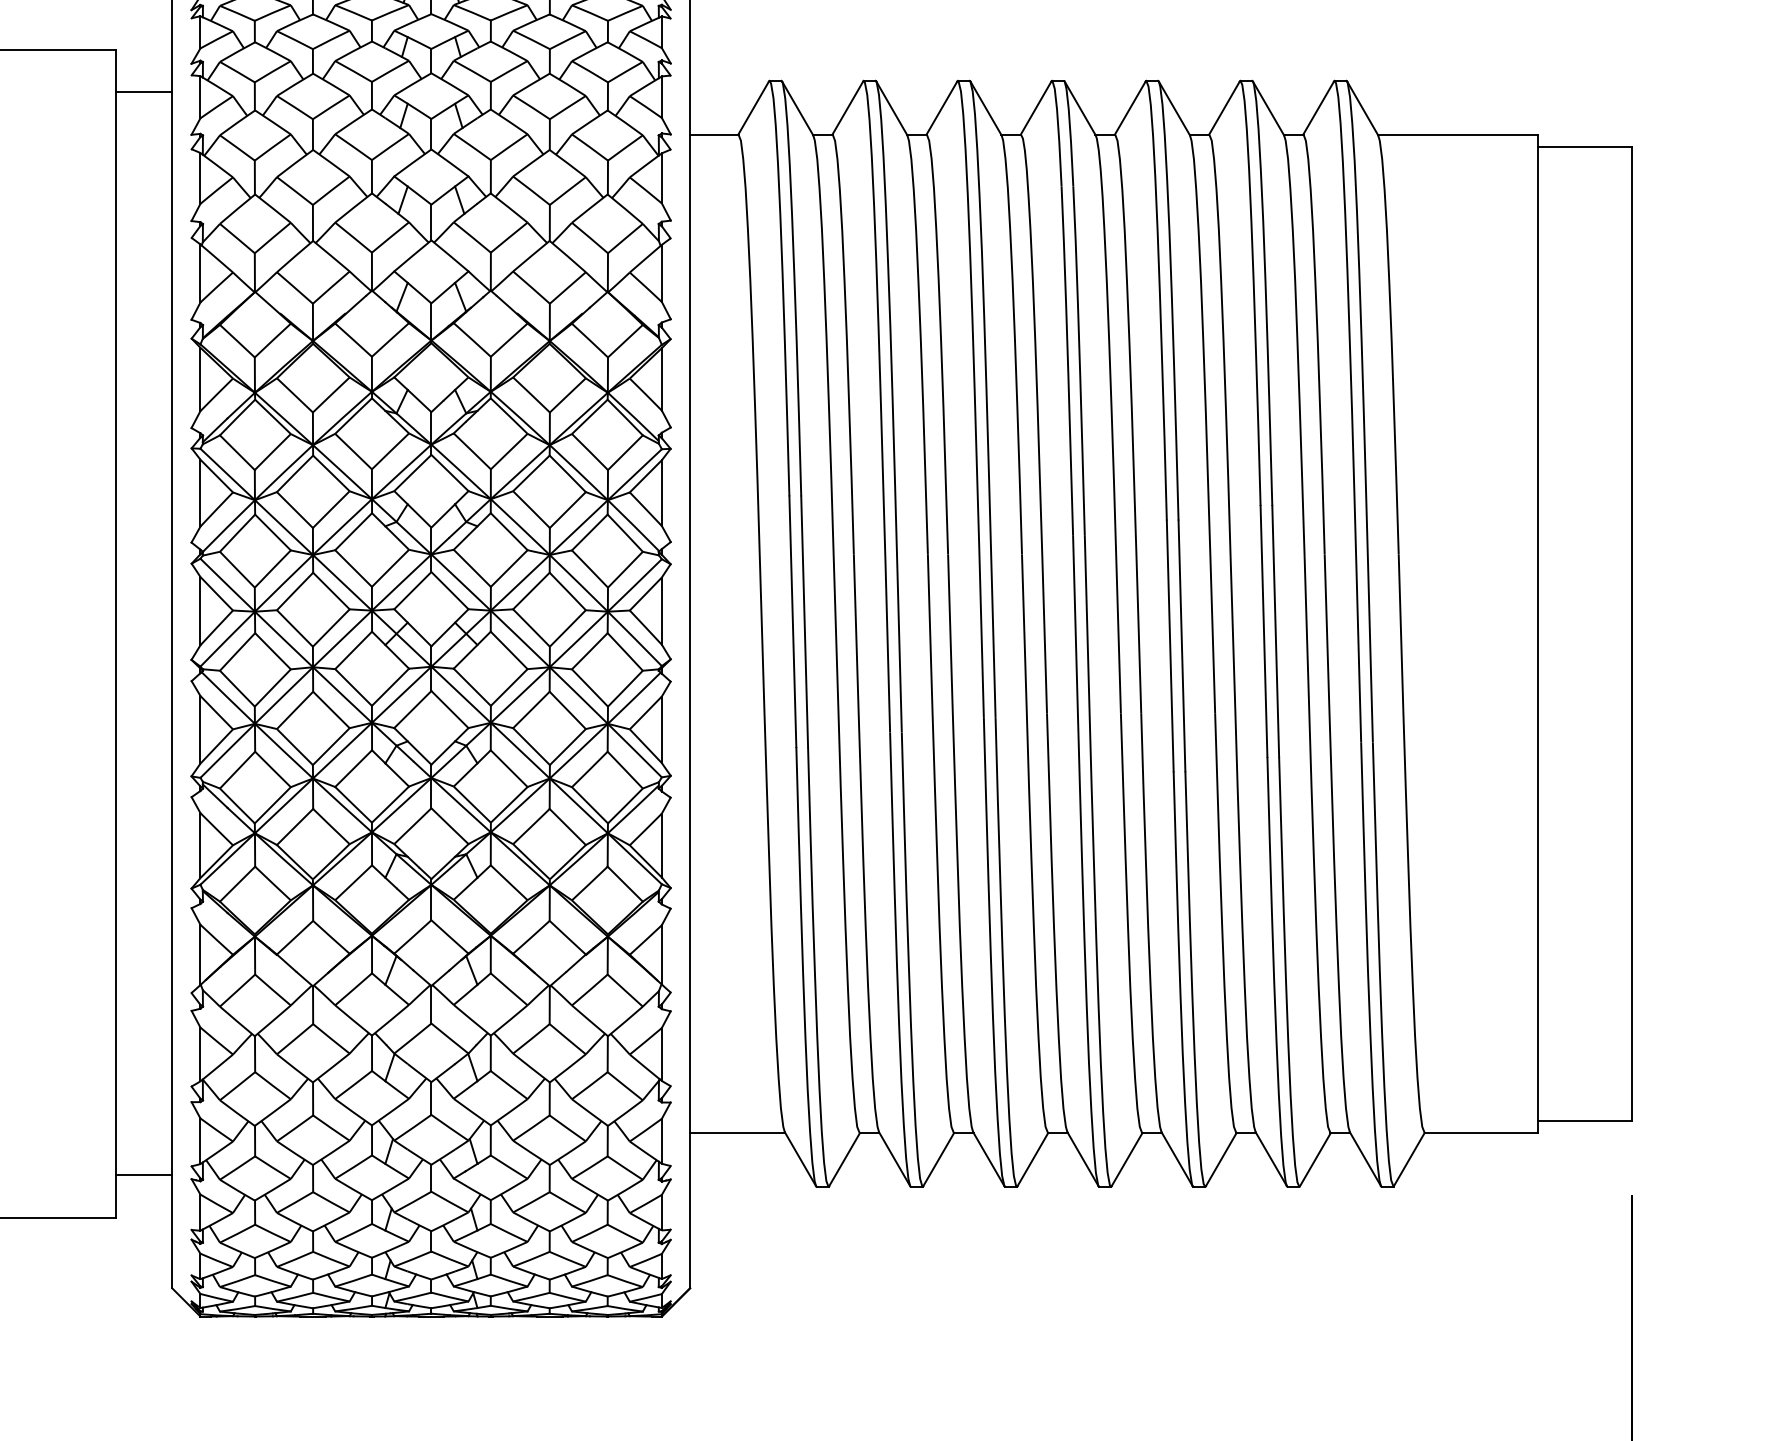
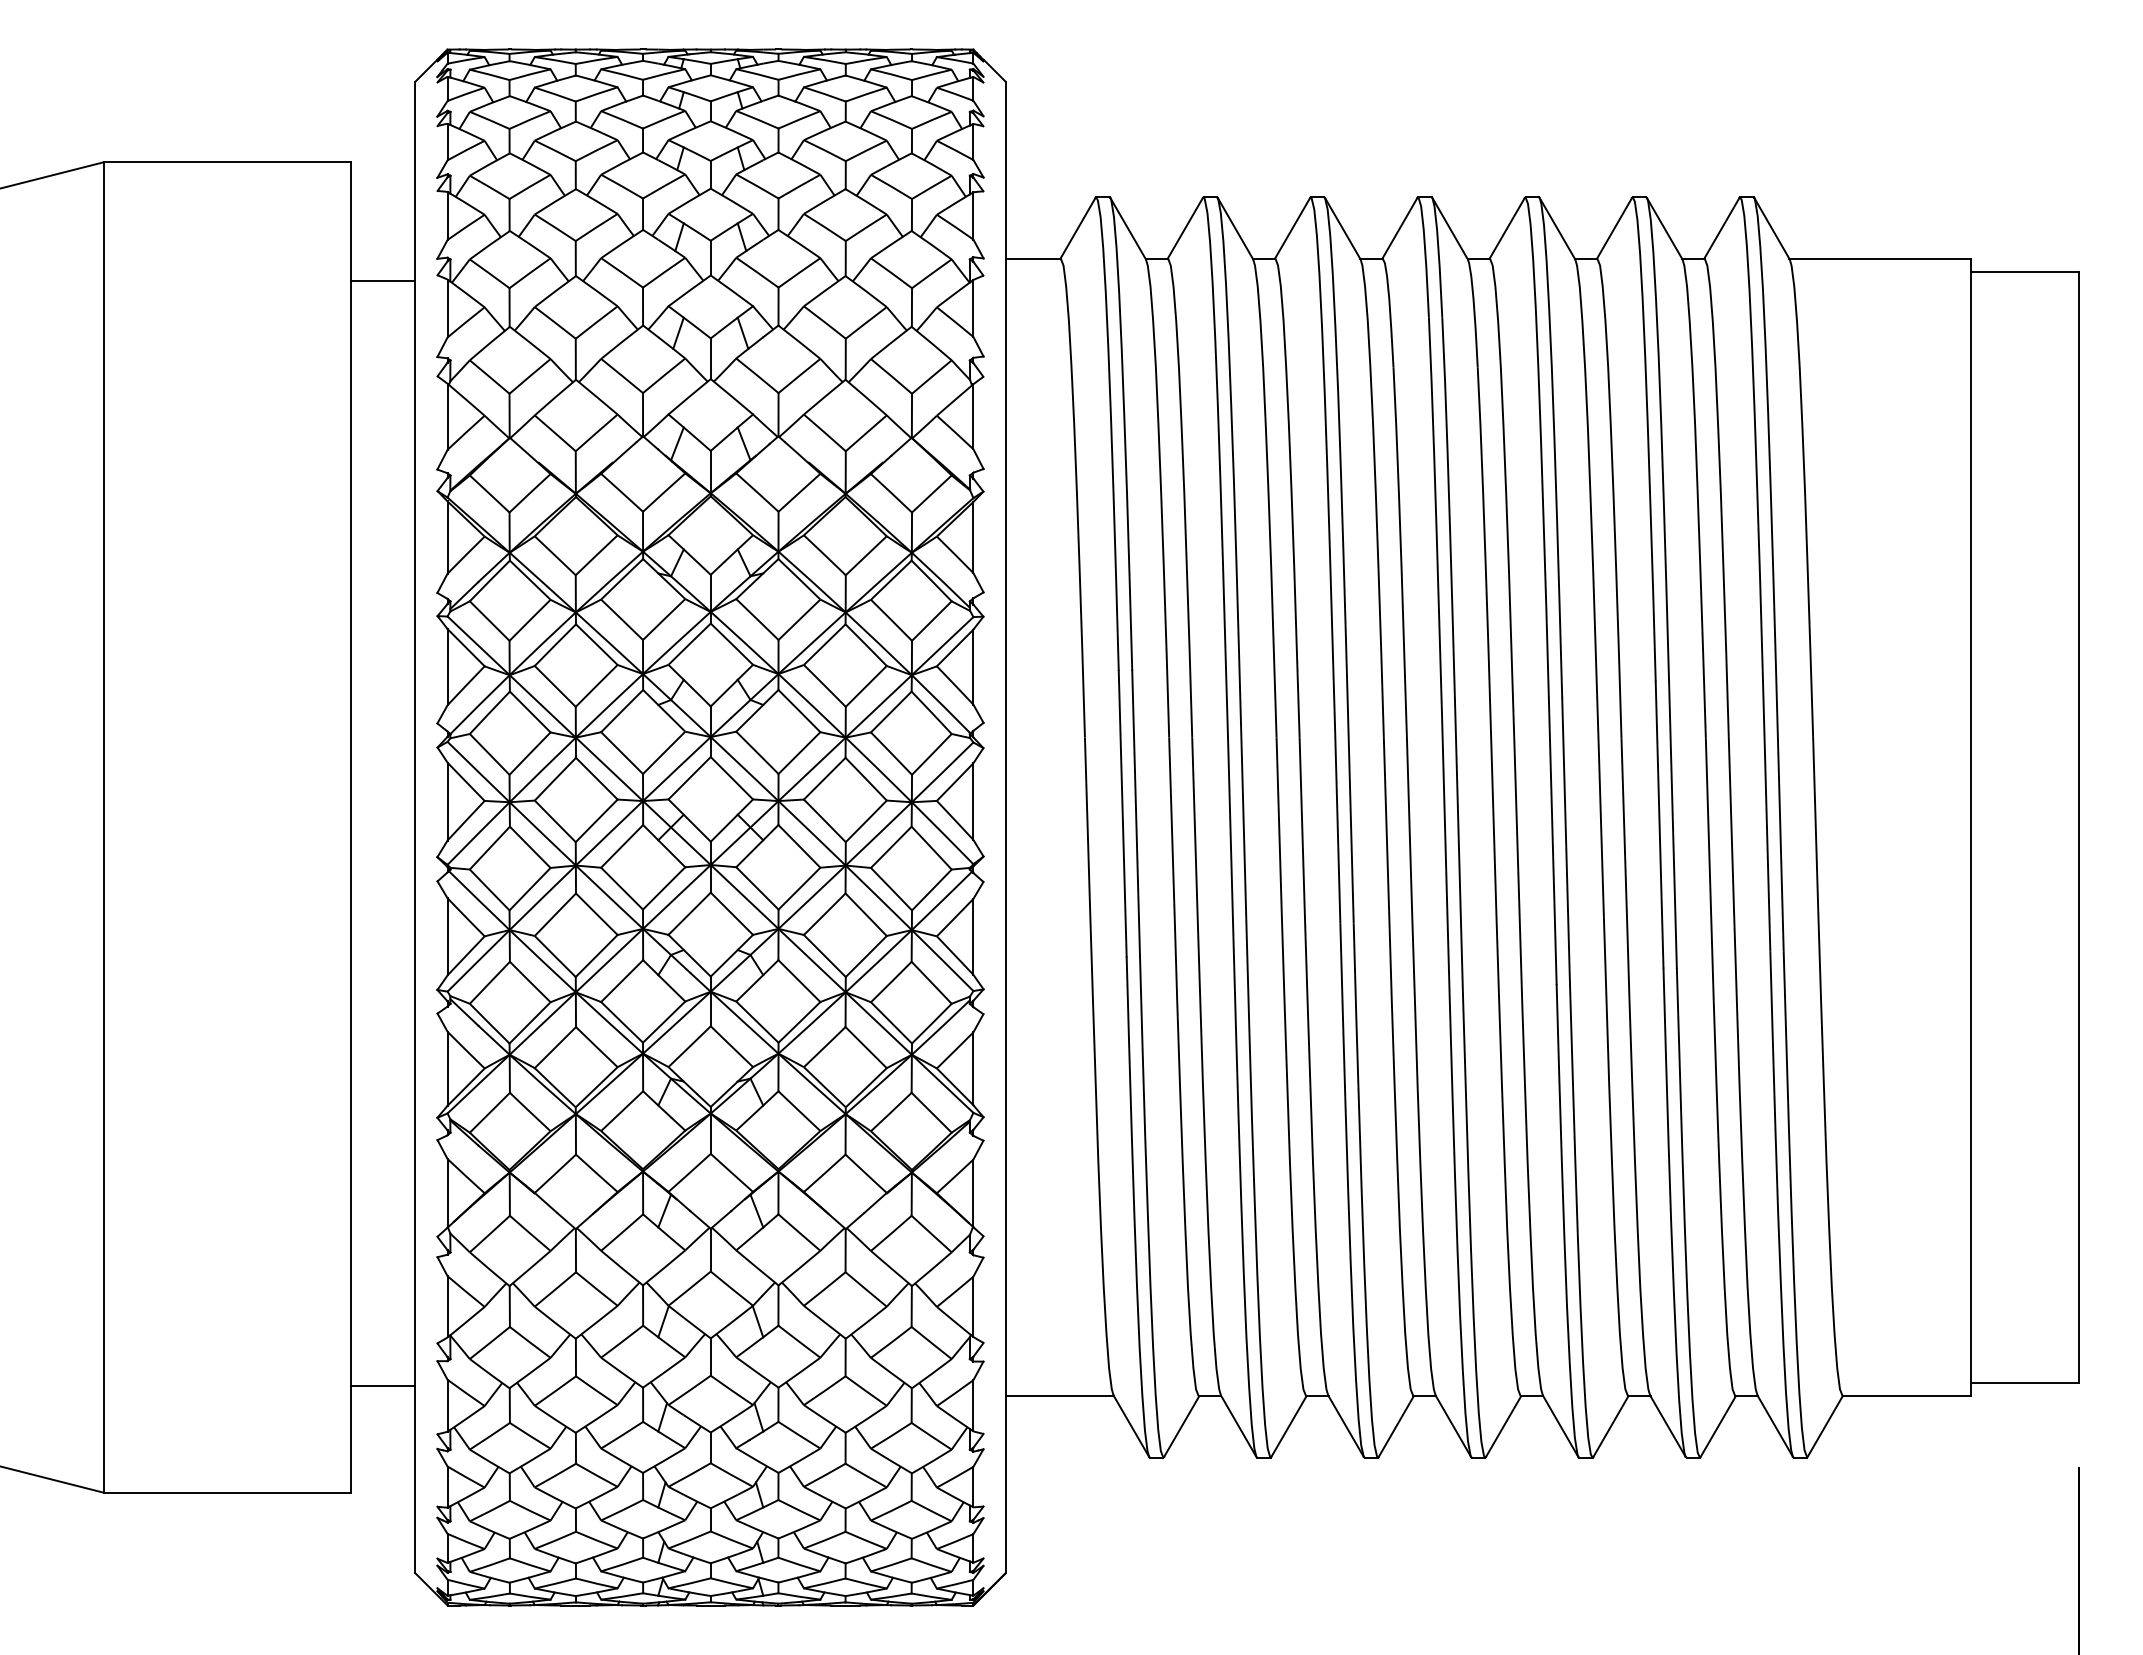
line: (144, 92) -> (383, 281), moved
line: (144, 1175) -> (383, 1385), moved

